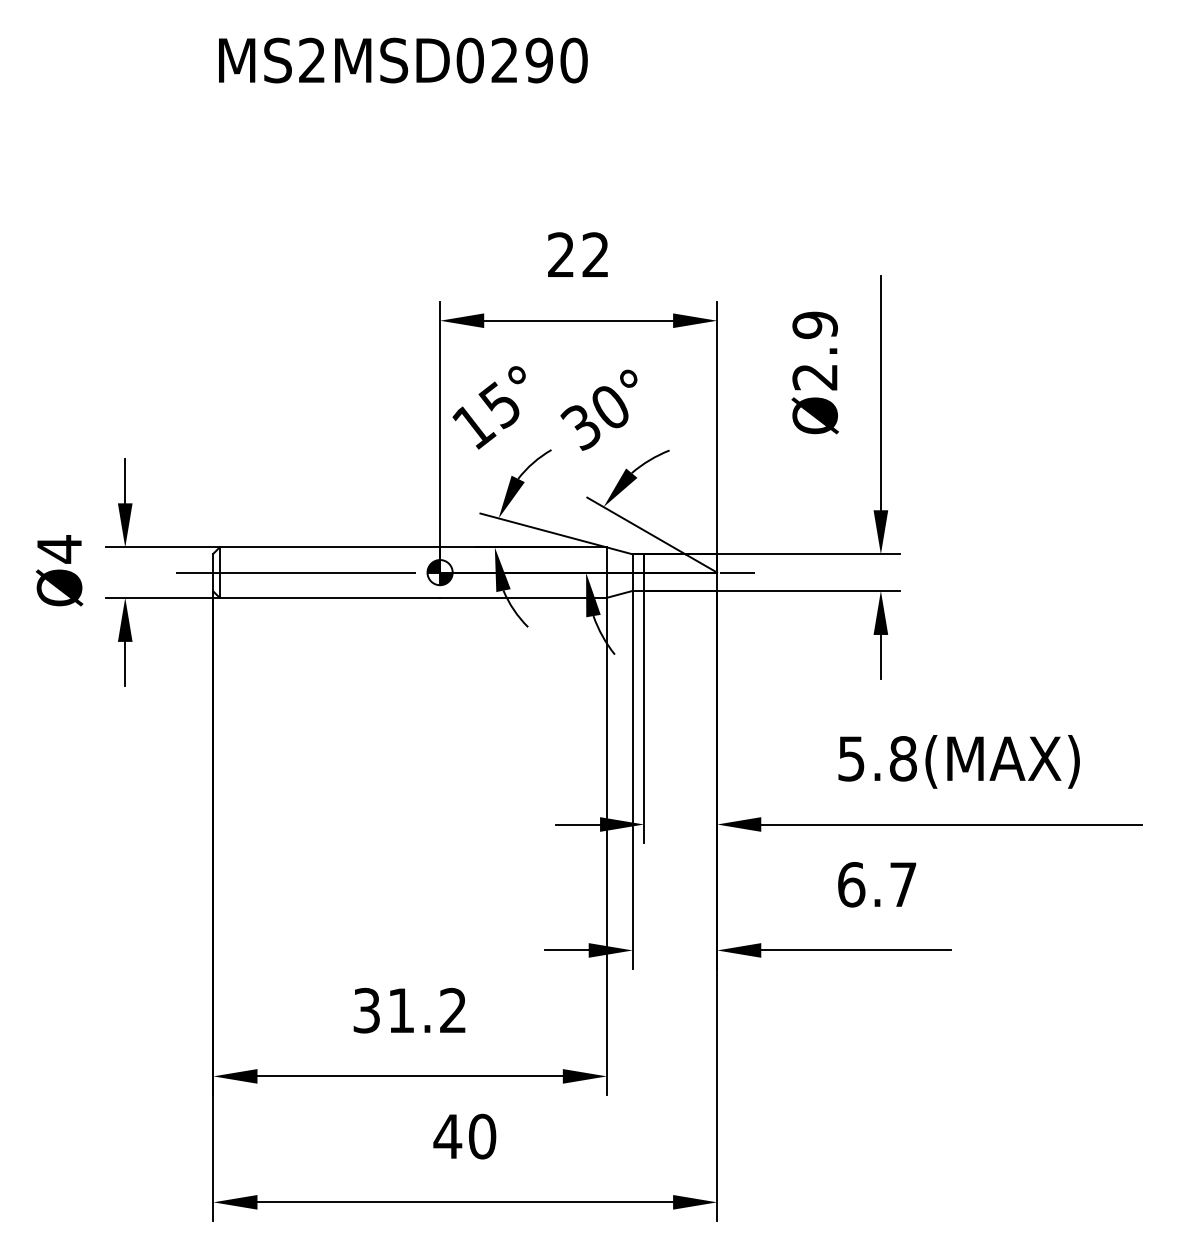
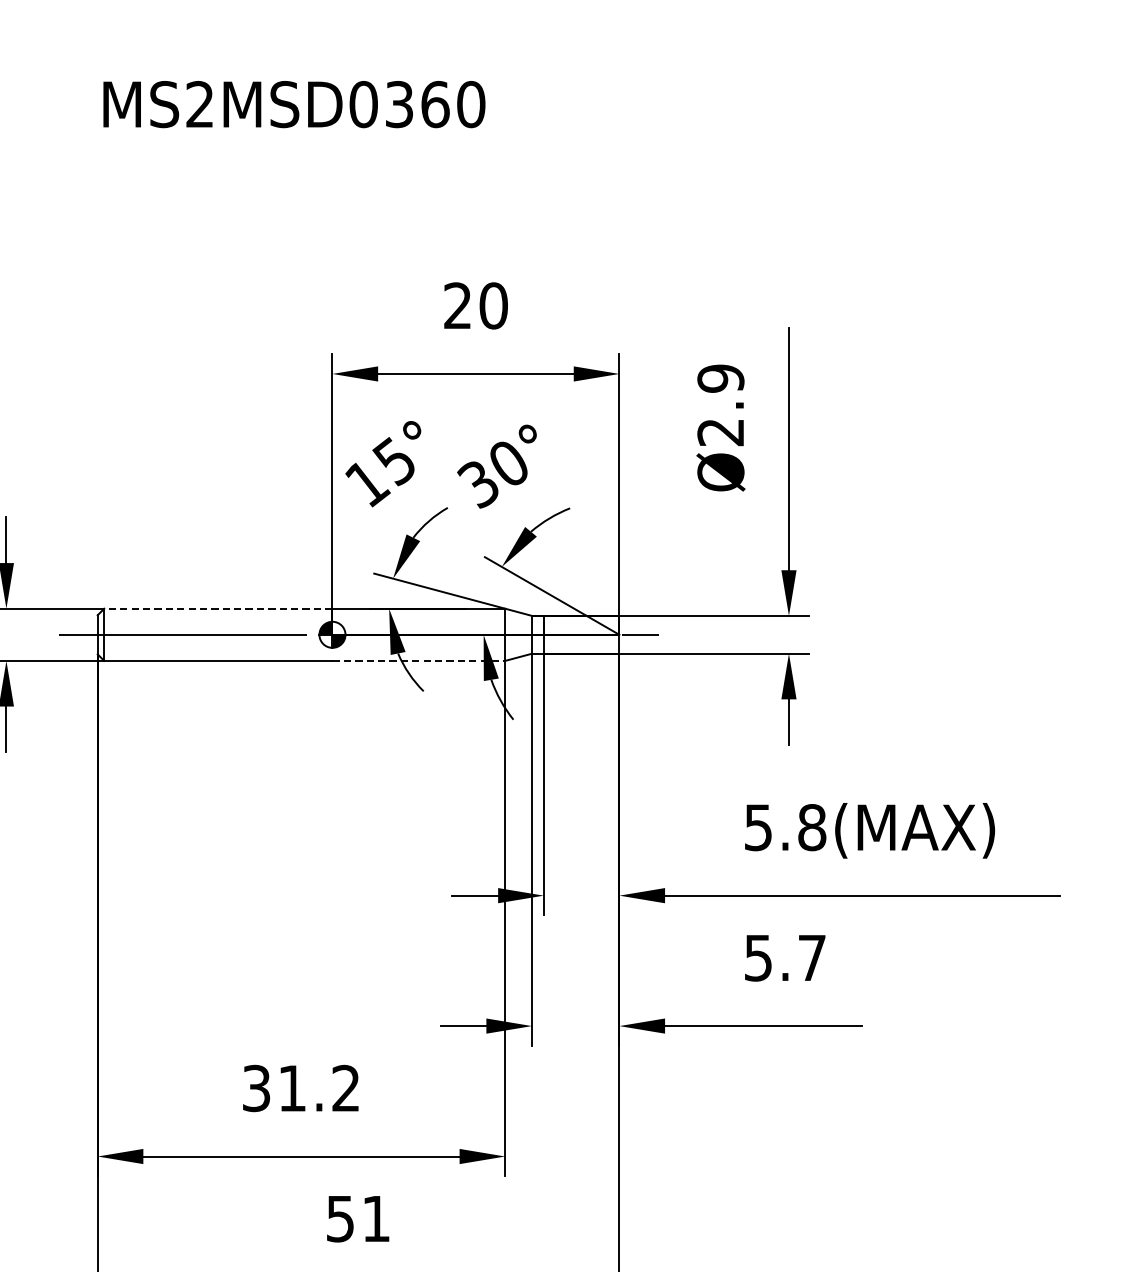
text: (522, 60) -> (417, 104), MS2MSD0290 -> MS2MSD0360
text: (595, 254) -> (493, 305), 22 -> 20
line: (329, 547) -> (217, 608), solid -> dashed
line: (524, 597) -> (419, 660), solid -> dashed
text: (851, 884) -> (758, 957), 6.7 -> 5.7
text: (464, 1136) -> (357, 1218), 40 -> 51

